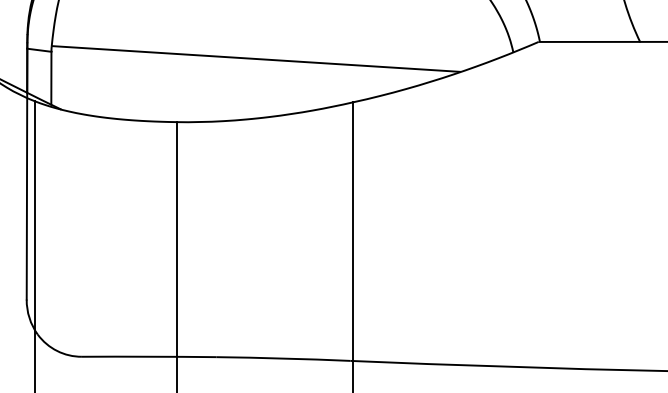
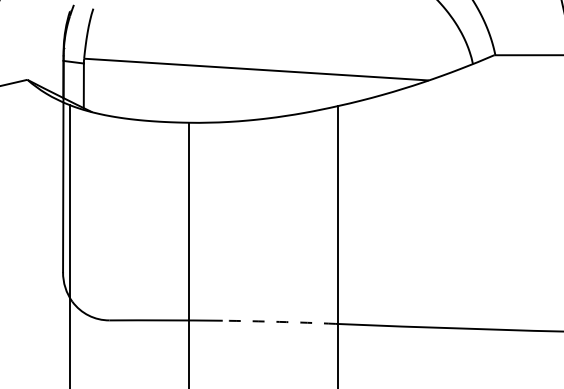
arc: (283, 358) -> (279, 321), solid -> dashed

